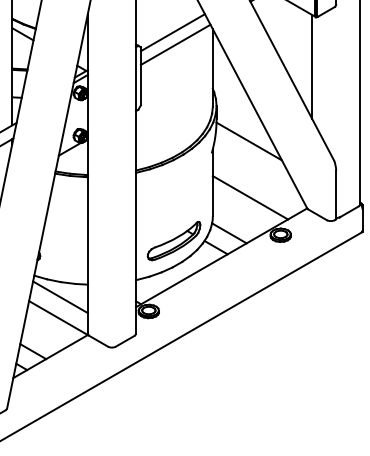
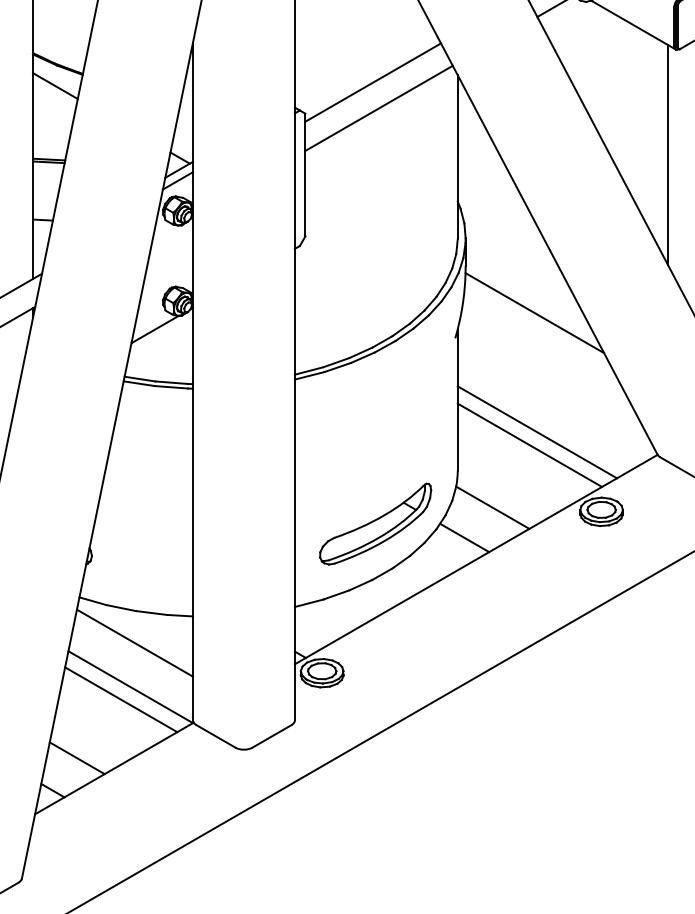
line: (246, 203) -> (529, 444), added
line: (53, 323) -> (120, 698), added

